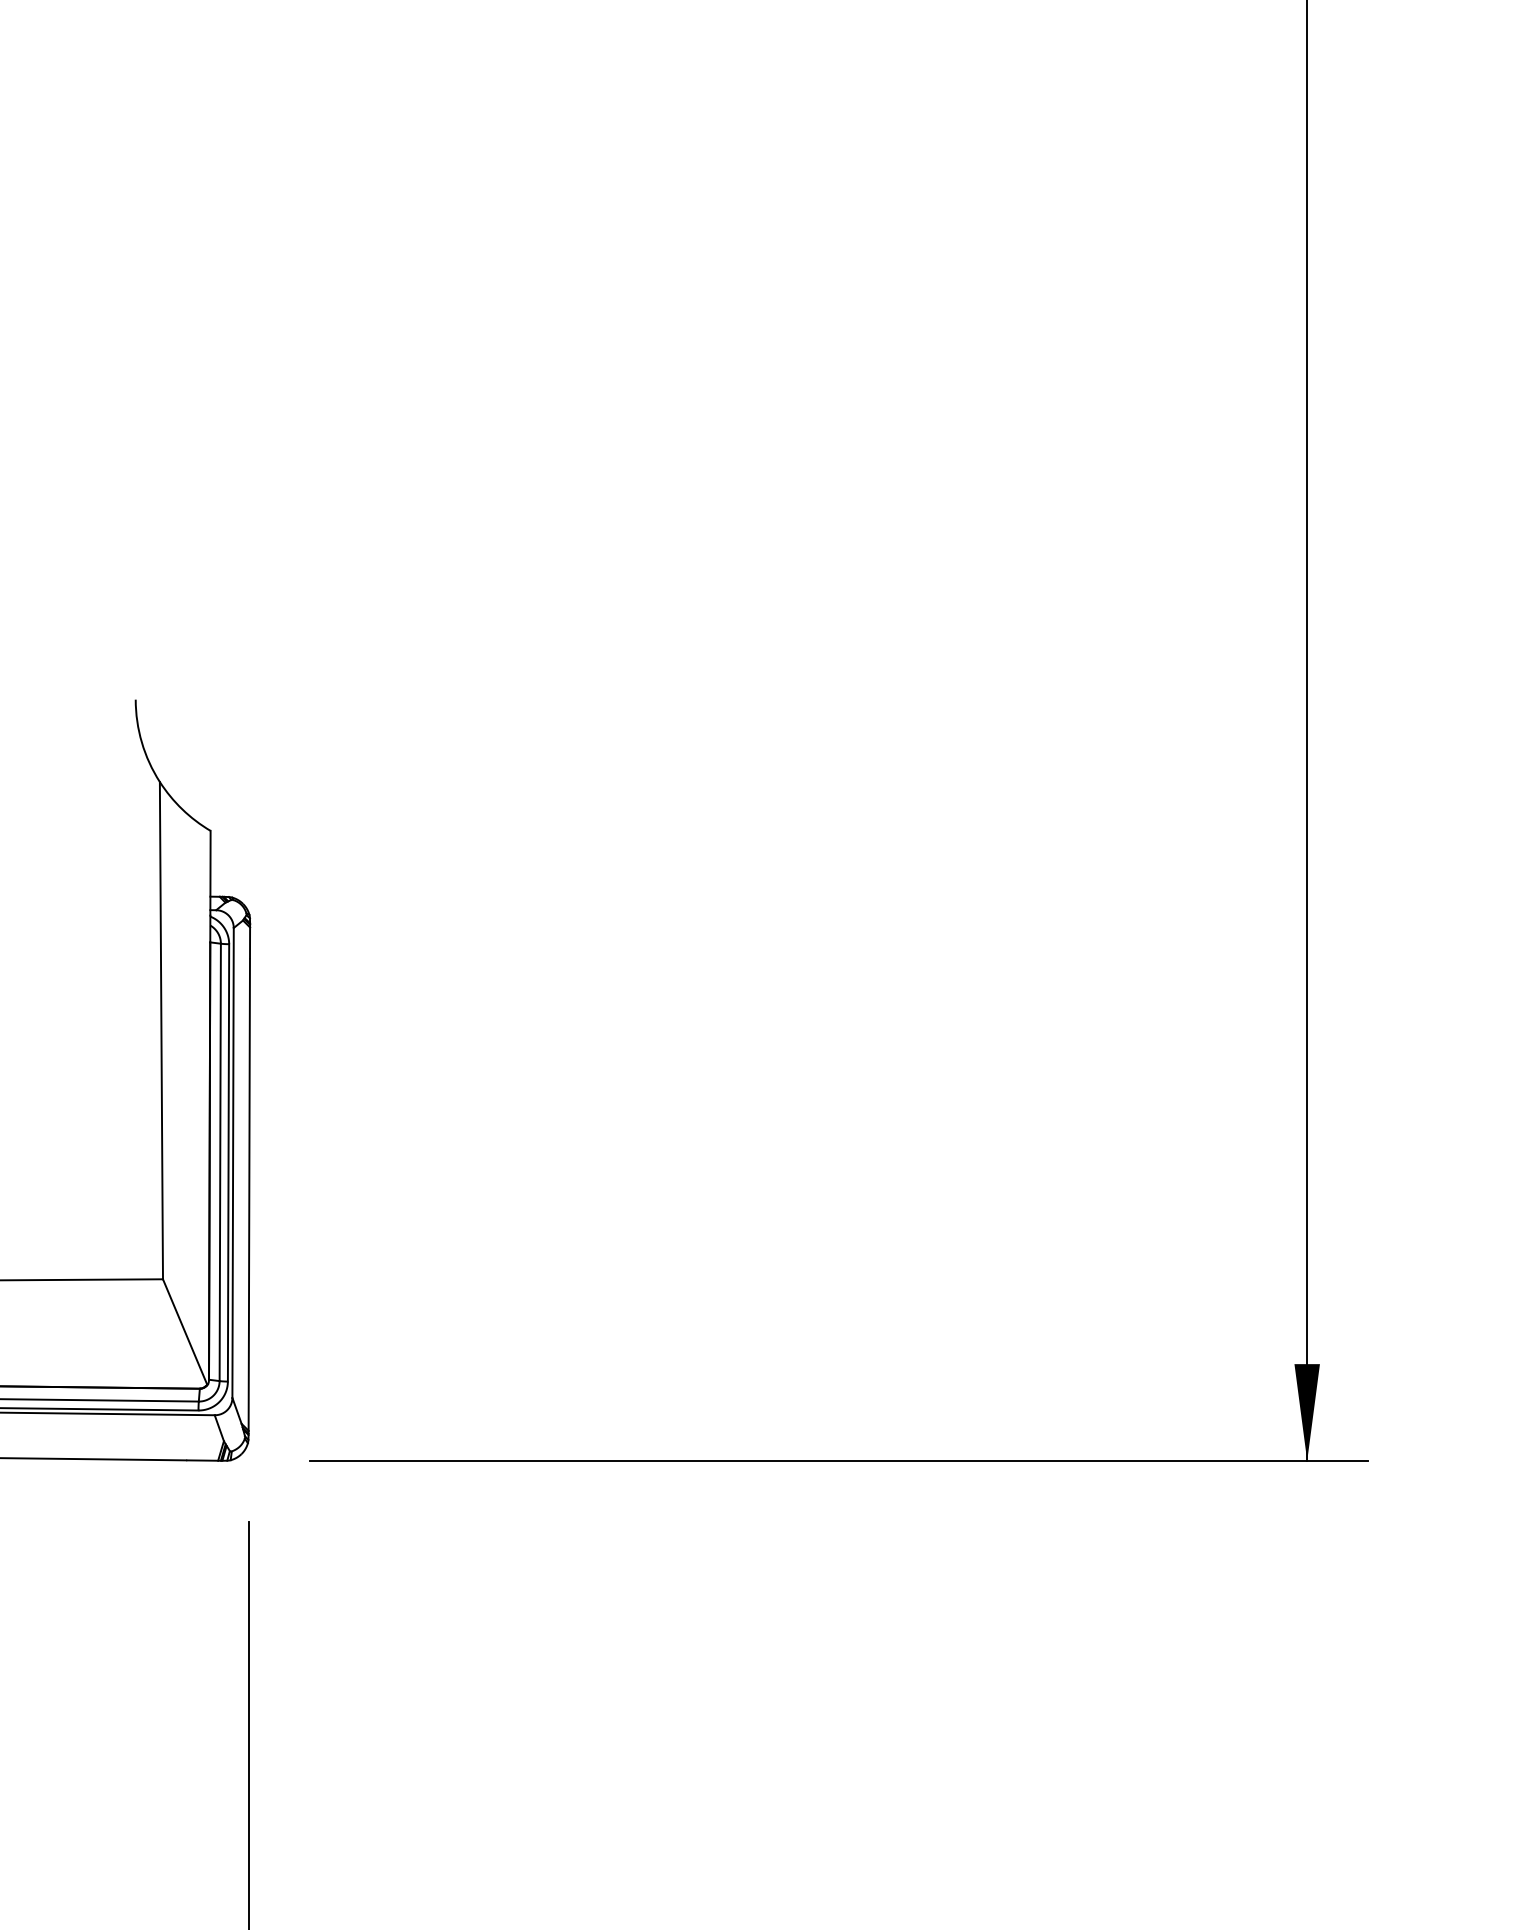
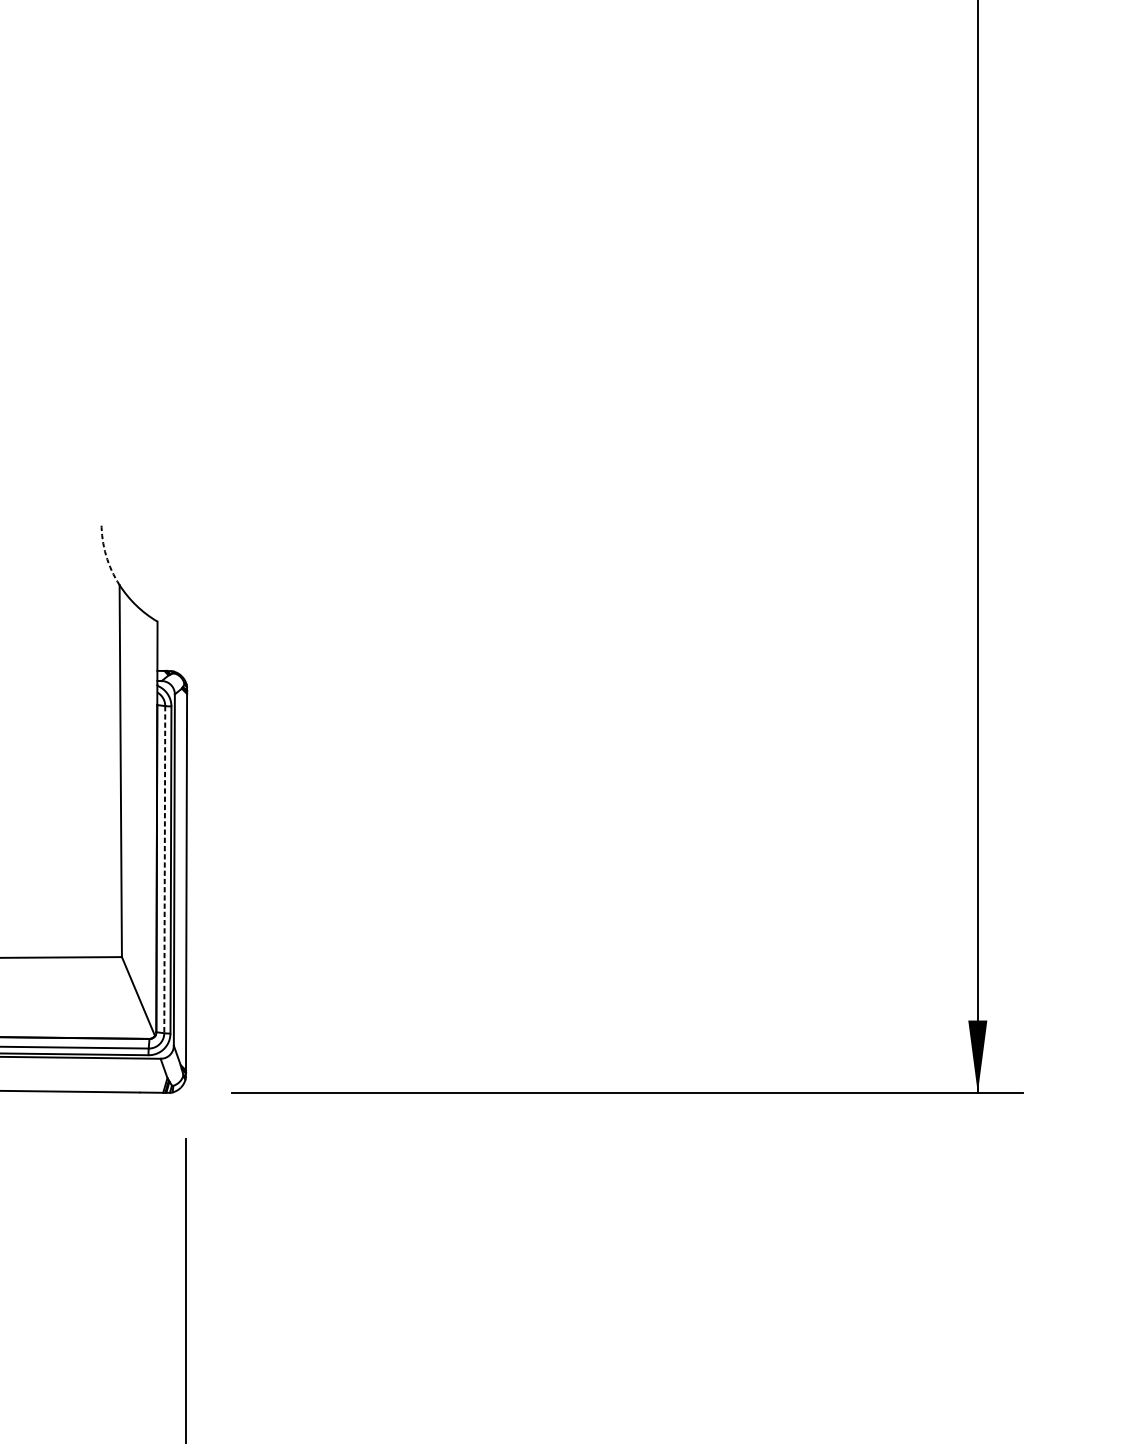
arc: (141, 742) -> (105, 555), solid -> dashed
line: (220, 1162) -> (164, 869), solid -> dashed

